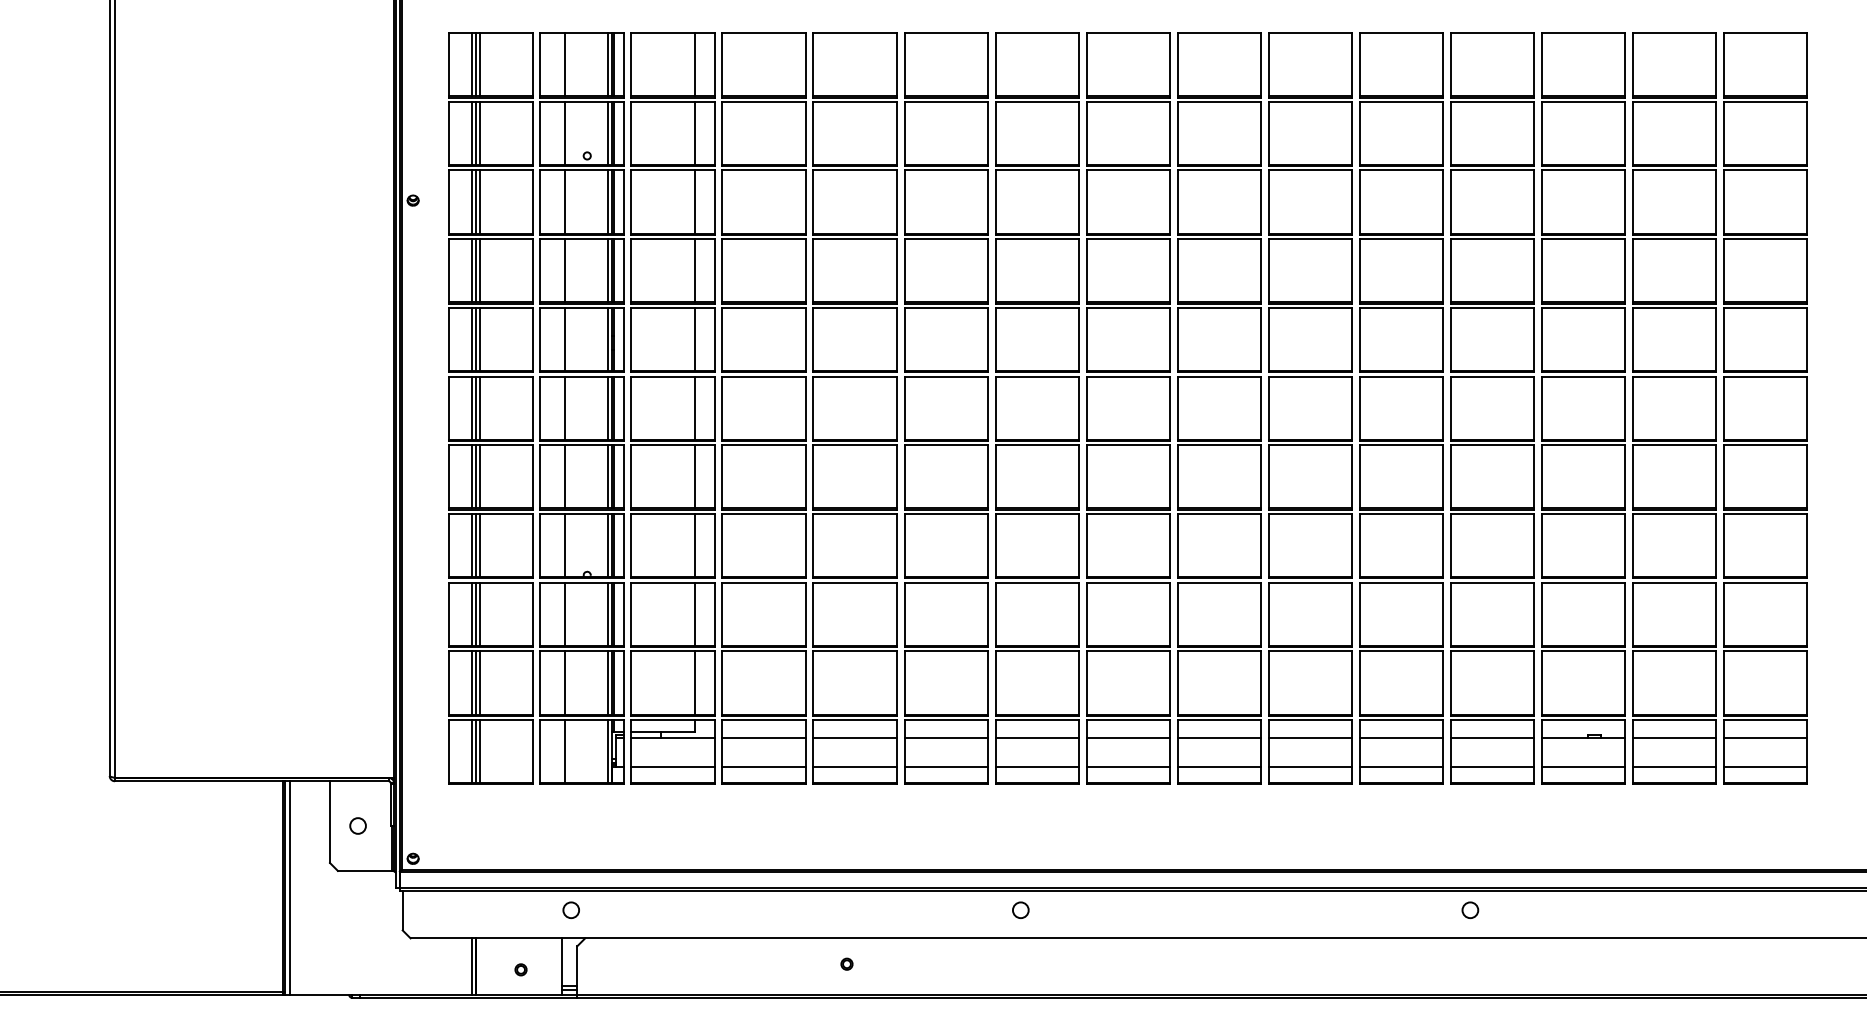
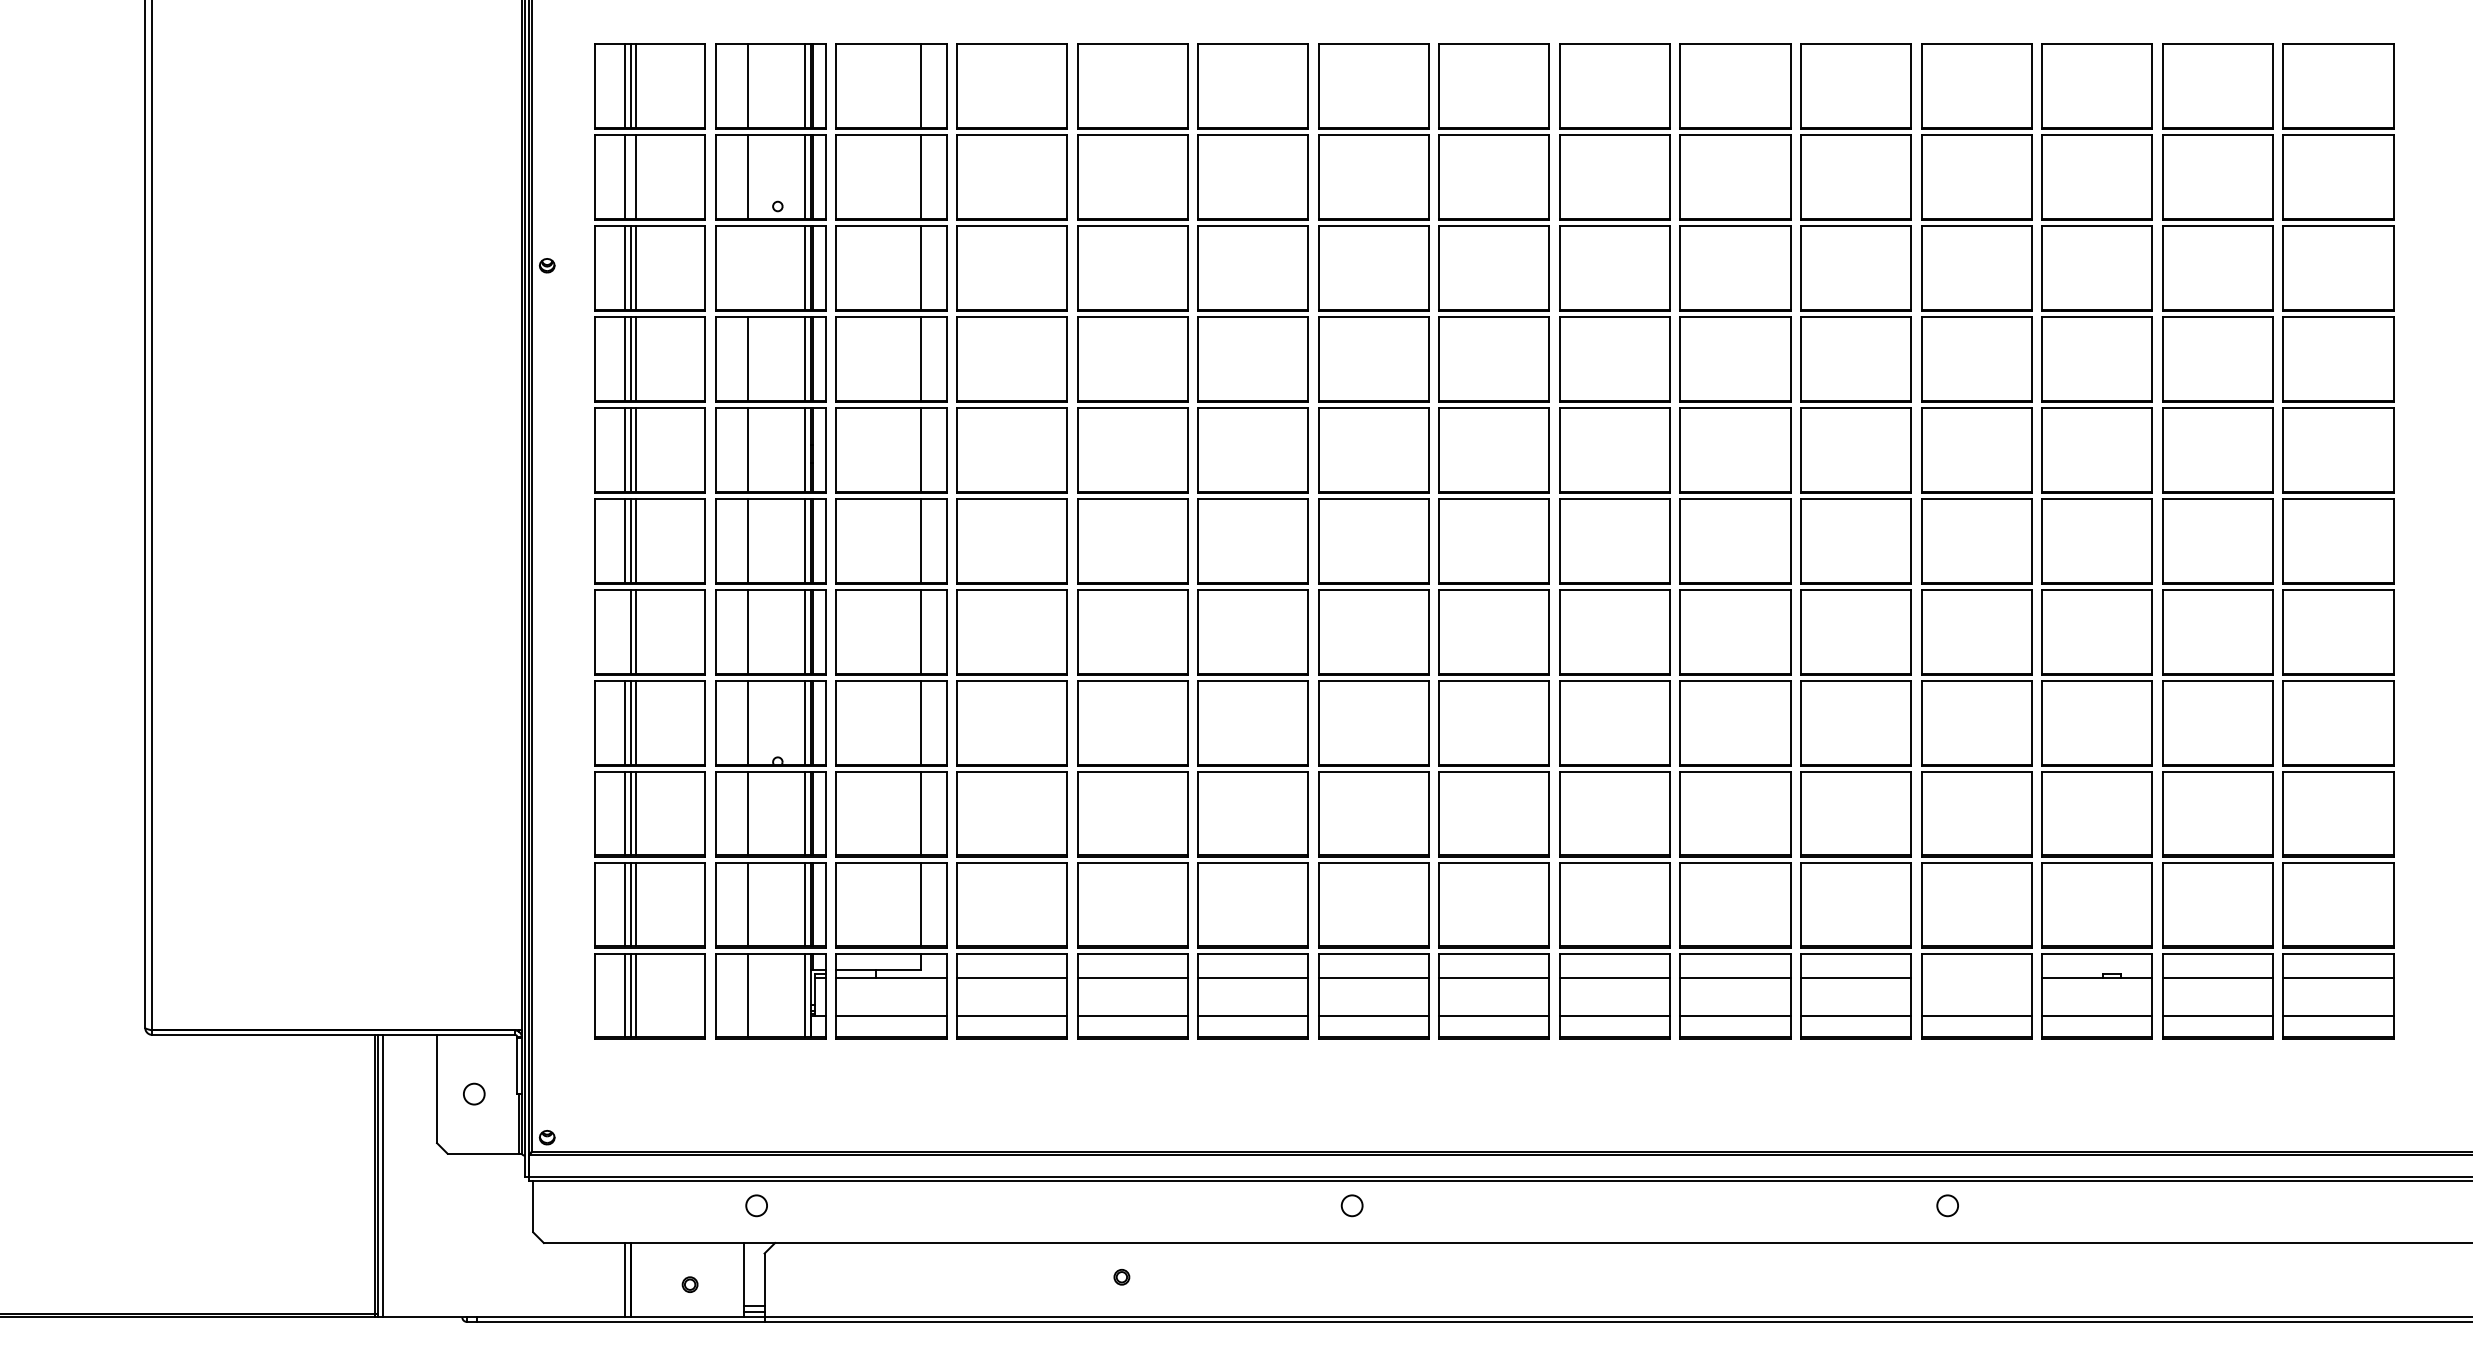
line: (476, 133) -> (630, 176), removed
line: (565, 201) -> (748, 267), removed
line: (471, 476) -> (624, 631), removed
line: (1492, 737) -> (1976, 977), removed

